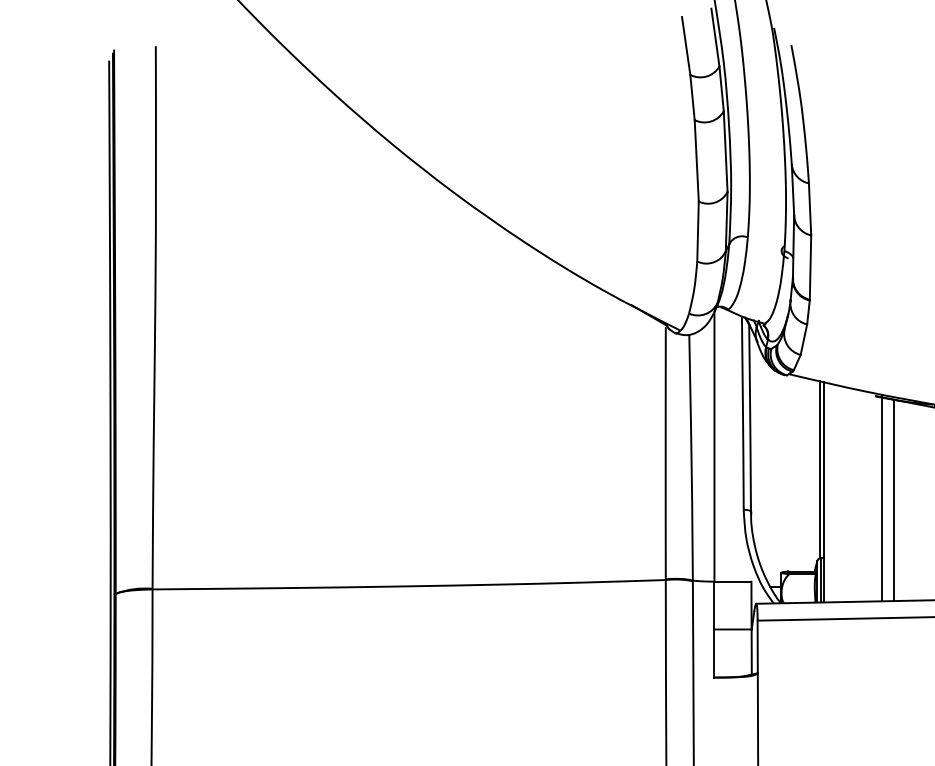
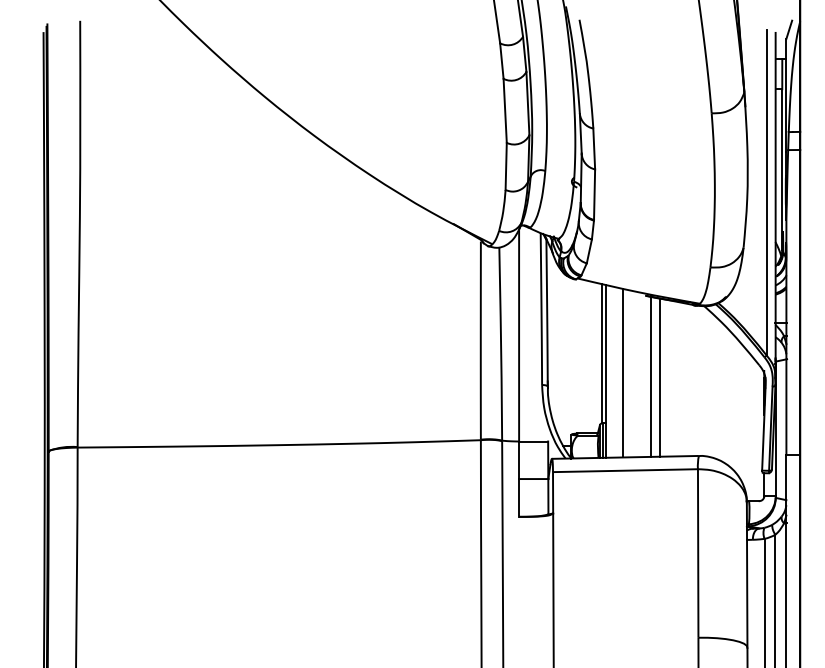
line: (846, 493) -> (622, 372), added

